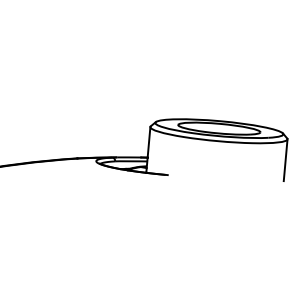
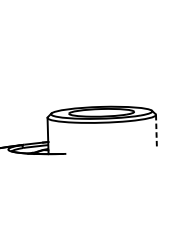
line: (285, 160) -> (156, 131), solid -> dashed

